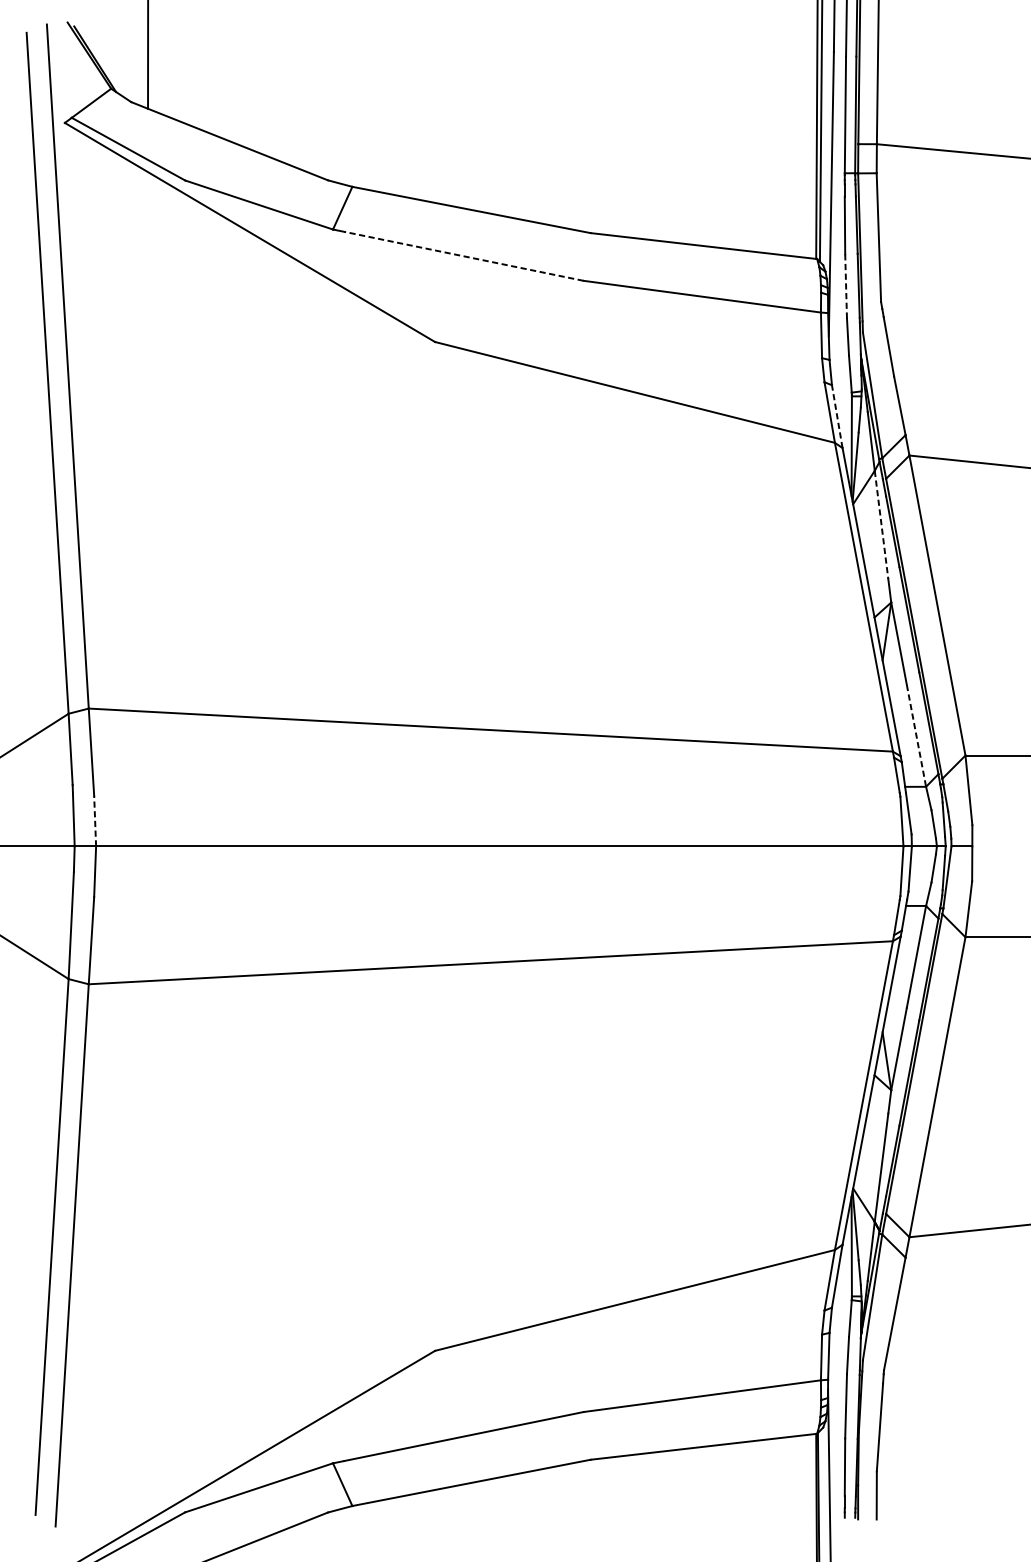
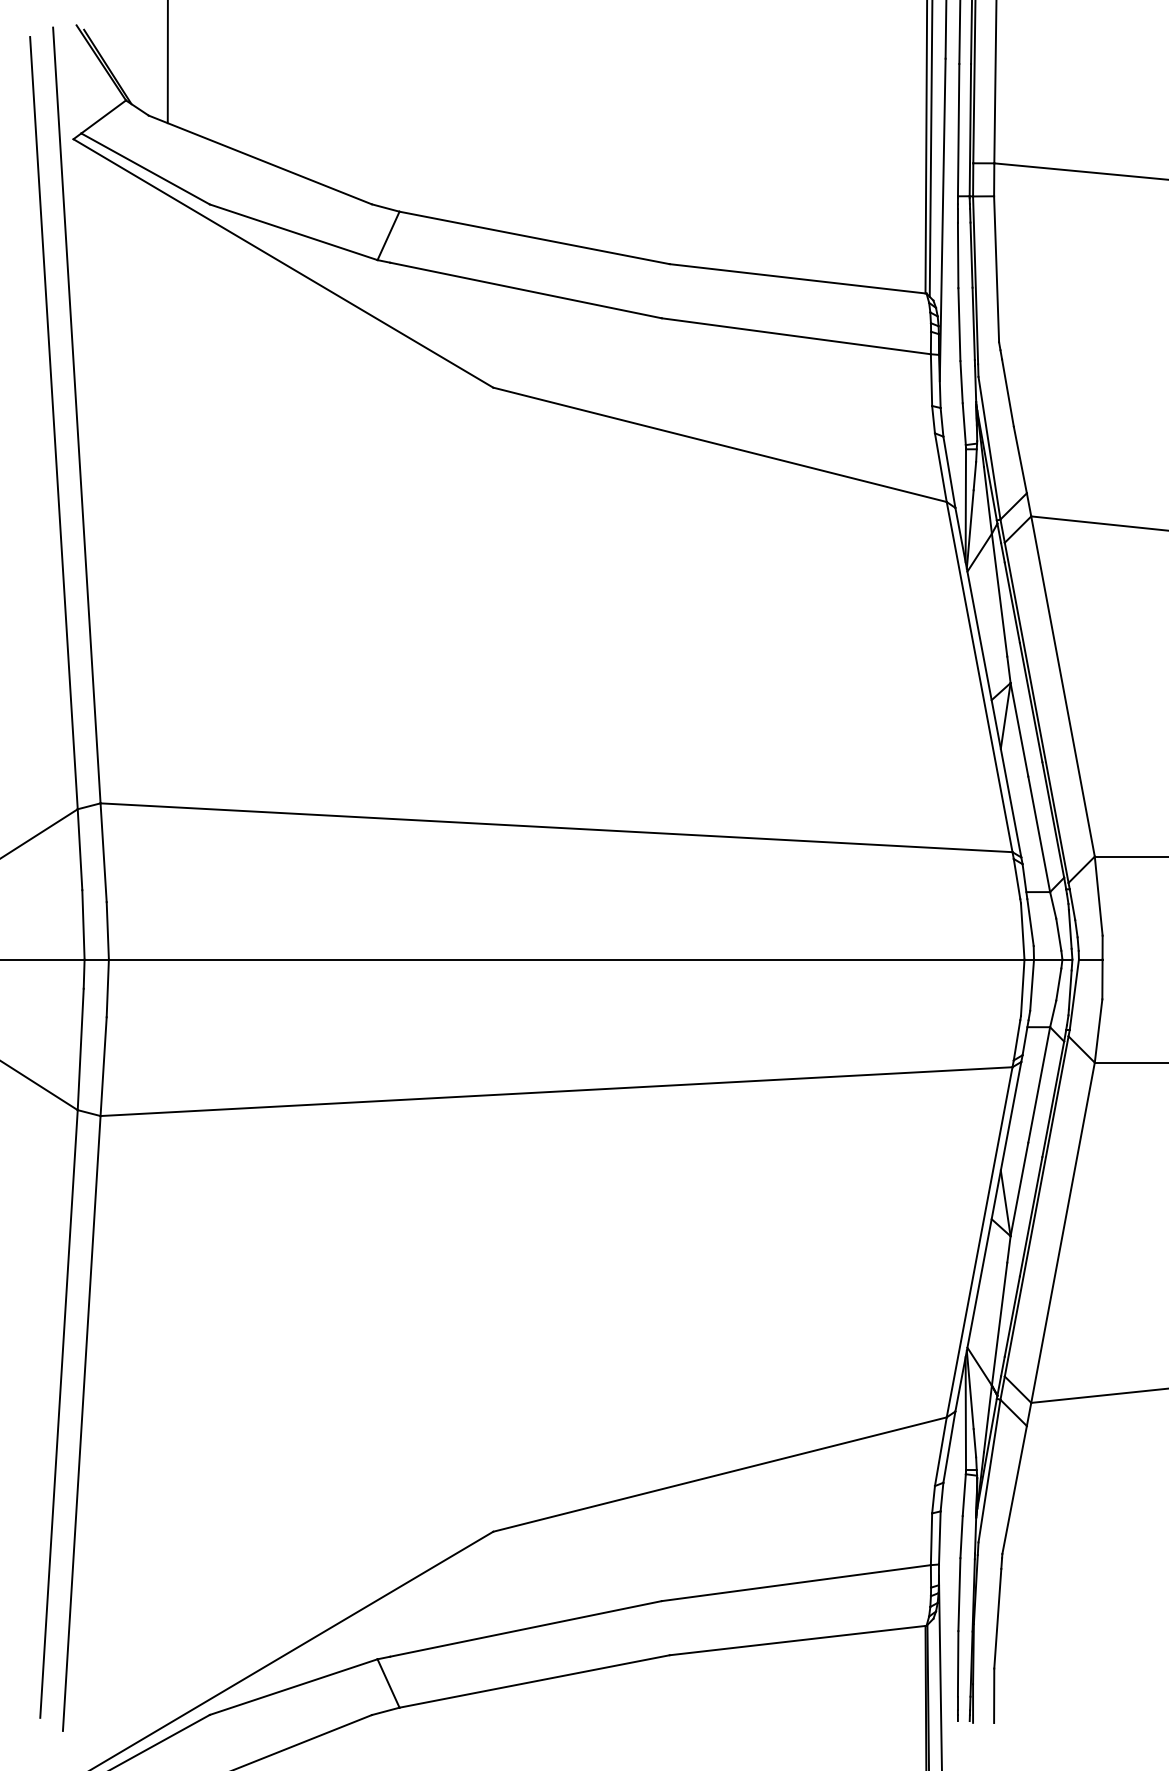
line: (463, 256) -> (525, 290), dashed -> solid
line: (846, 286) -> (959, 324), dashed -> solid
line: (837, 415) -> (949, 471), dashed -> solid
line: (881, 525) -> (999, 595), dashed -> solid
line: (916, 736) -> (1039, 834), dashed -> solid
line: (94, 820) -> (107, 930), dashed -> solid

